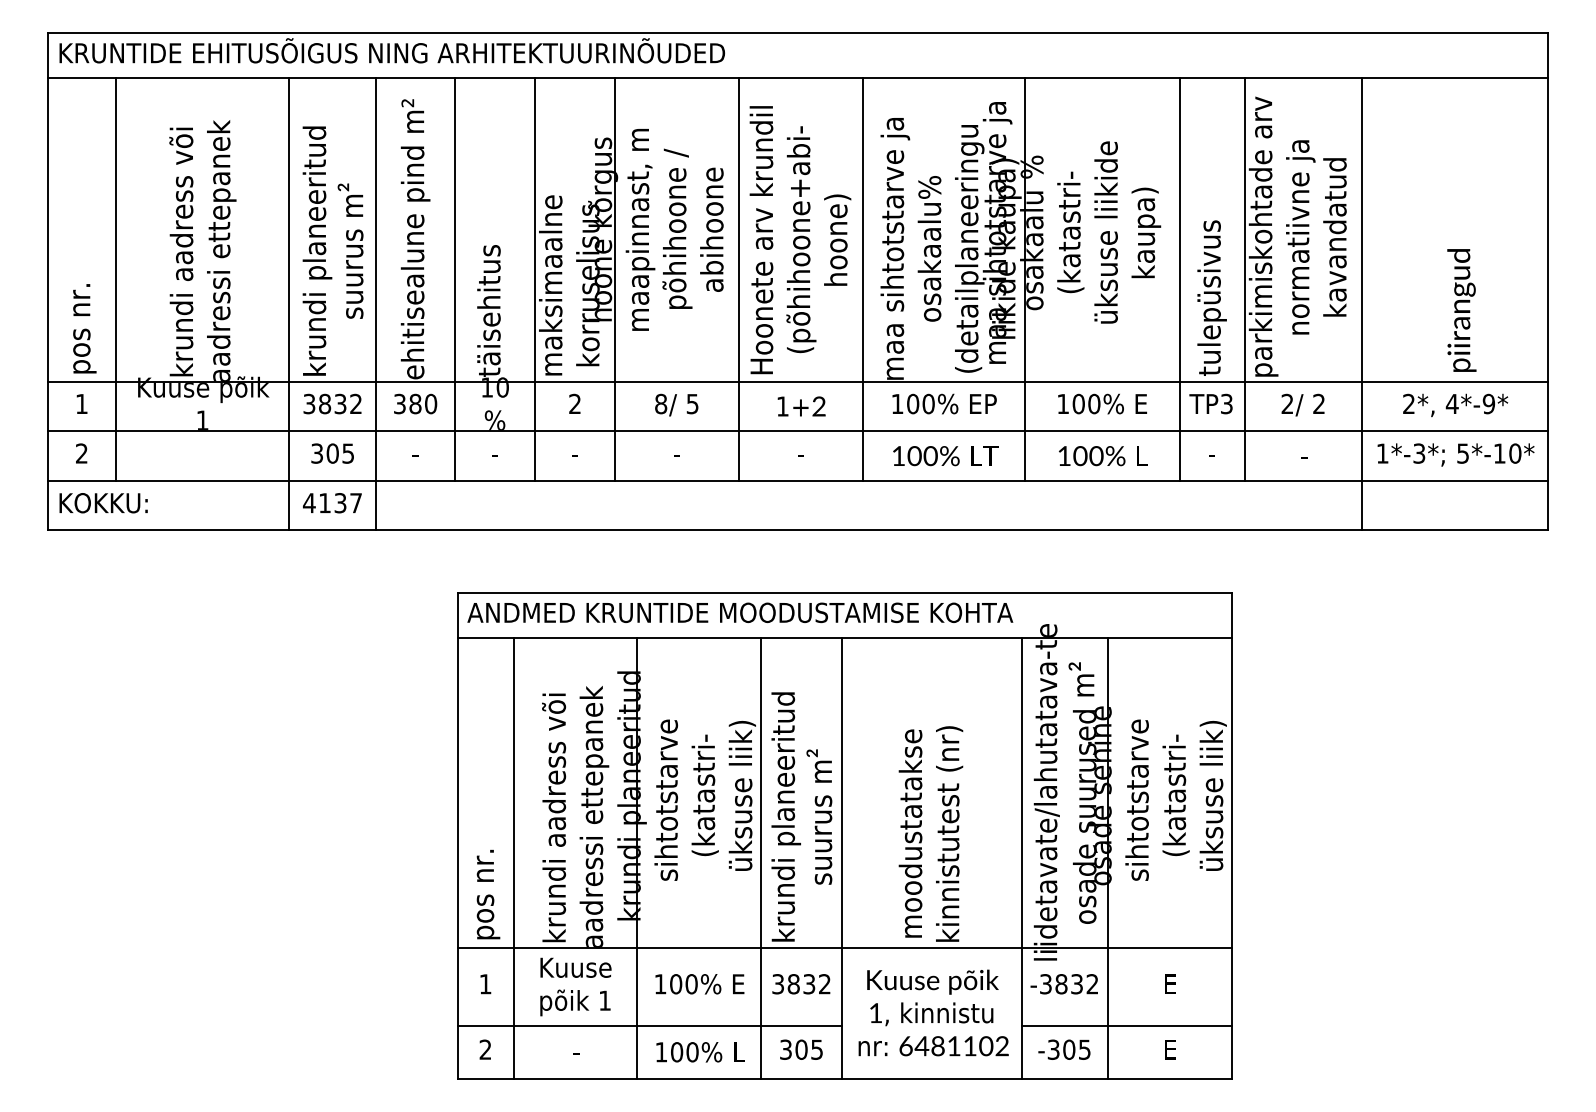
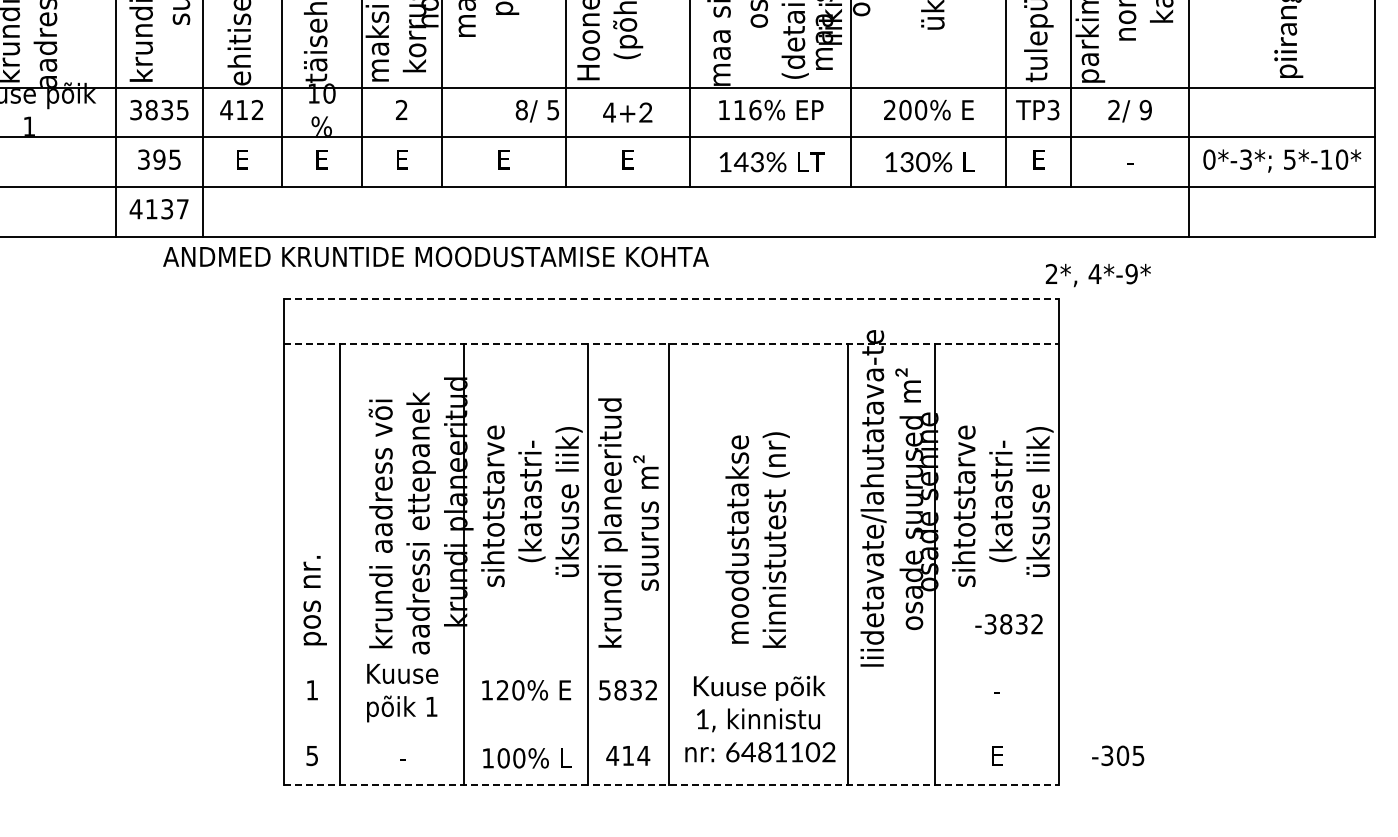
text: (355, 403) -> (182, 109), 3832 -> 3835
text: (415, 403) -> (242, 109), 380 -> 412
text: (920, 403) -> (747, 109), 100% -> 116%
text: (1062, 403) -> (889, 109), 100% -> 200%
text: (676, 404) -> (537, 110), moved
text: (1319, 404) -> (1146, 110), 2 -> 9
text: (1455, 405) -> (1098, 275), moved
text: (782, 406) -> (609, 112), 1+ -> 4+
text: (332, 453) -> (159, 159), 305 -> 395
text: (415, 453) -> (242, 159), - -> E
text: (495, 453) -> (322, 159), - -> E
text: (575, 453) -> (402, 159), - -> E
text: (677, 453) -> (504, 159), - -> E
text: (801, 453) -> (628, 159), - -> E
text: (1212, 453) -> (1039, 159), - -> E
text: (1382, 453) -> (1209, 159), 1*-3*; -> 0*-3*;
text: (1080, 455) -> (907, 161), 100% -> 130%
text: (922, 456) -> (749, 162), 100% -> 143%
line: (845, 592) -> (672, 298), solid -> dashed
text: (740, 612) -> (436, 256), moved
line: (845, 637) -> (672, 343), solid -> dashed
line: (844, 947) -> (671, 653), removed
text: (777, 983) -> (604, 689), 3832 -> 5832
text: (1170, 983) -> (997, 689), E -> -
text: (676, 984) -> (503, 690), 100% -> 120%
text: (1063, 984) -> (1008, 624), moved
line: (649, 1025) -> (476, 731), removed
line: (1126, 1025) -> (953, 731), removed
text: (485, 1049) -> (312, 755), 2 -> 5
text: (801, 1049) -> (628, 755), 305 -> 414
text: (1064, 1049) -> (1118, 755), moved
line: (845, 1078) -> (672, 784), solid -> dashed

